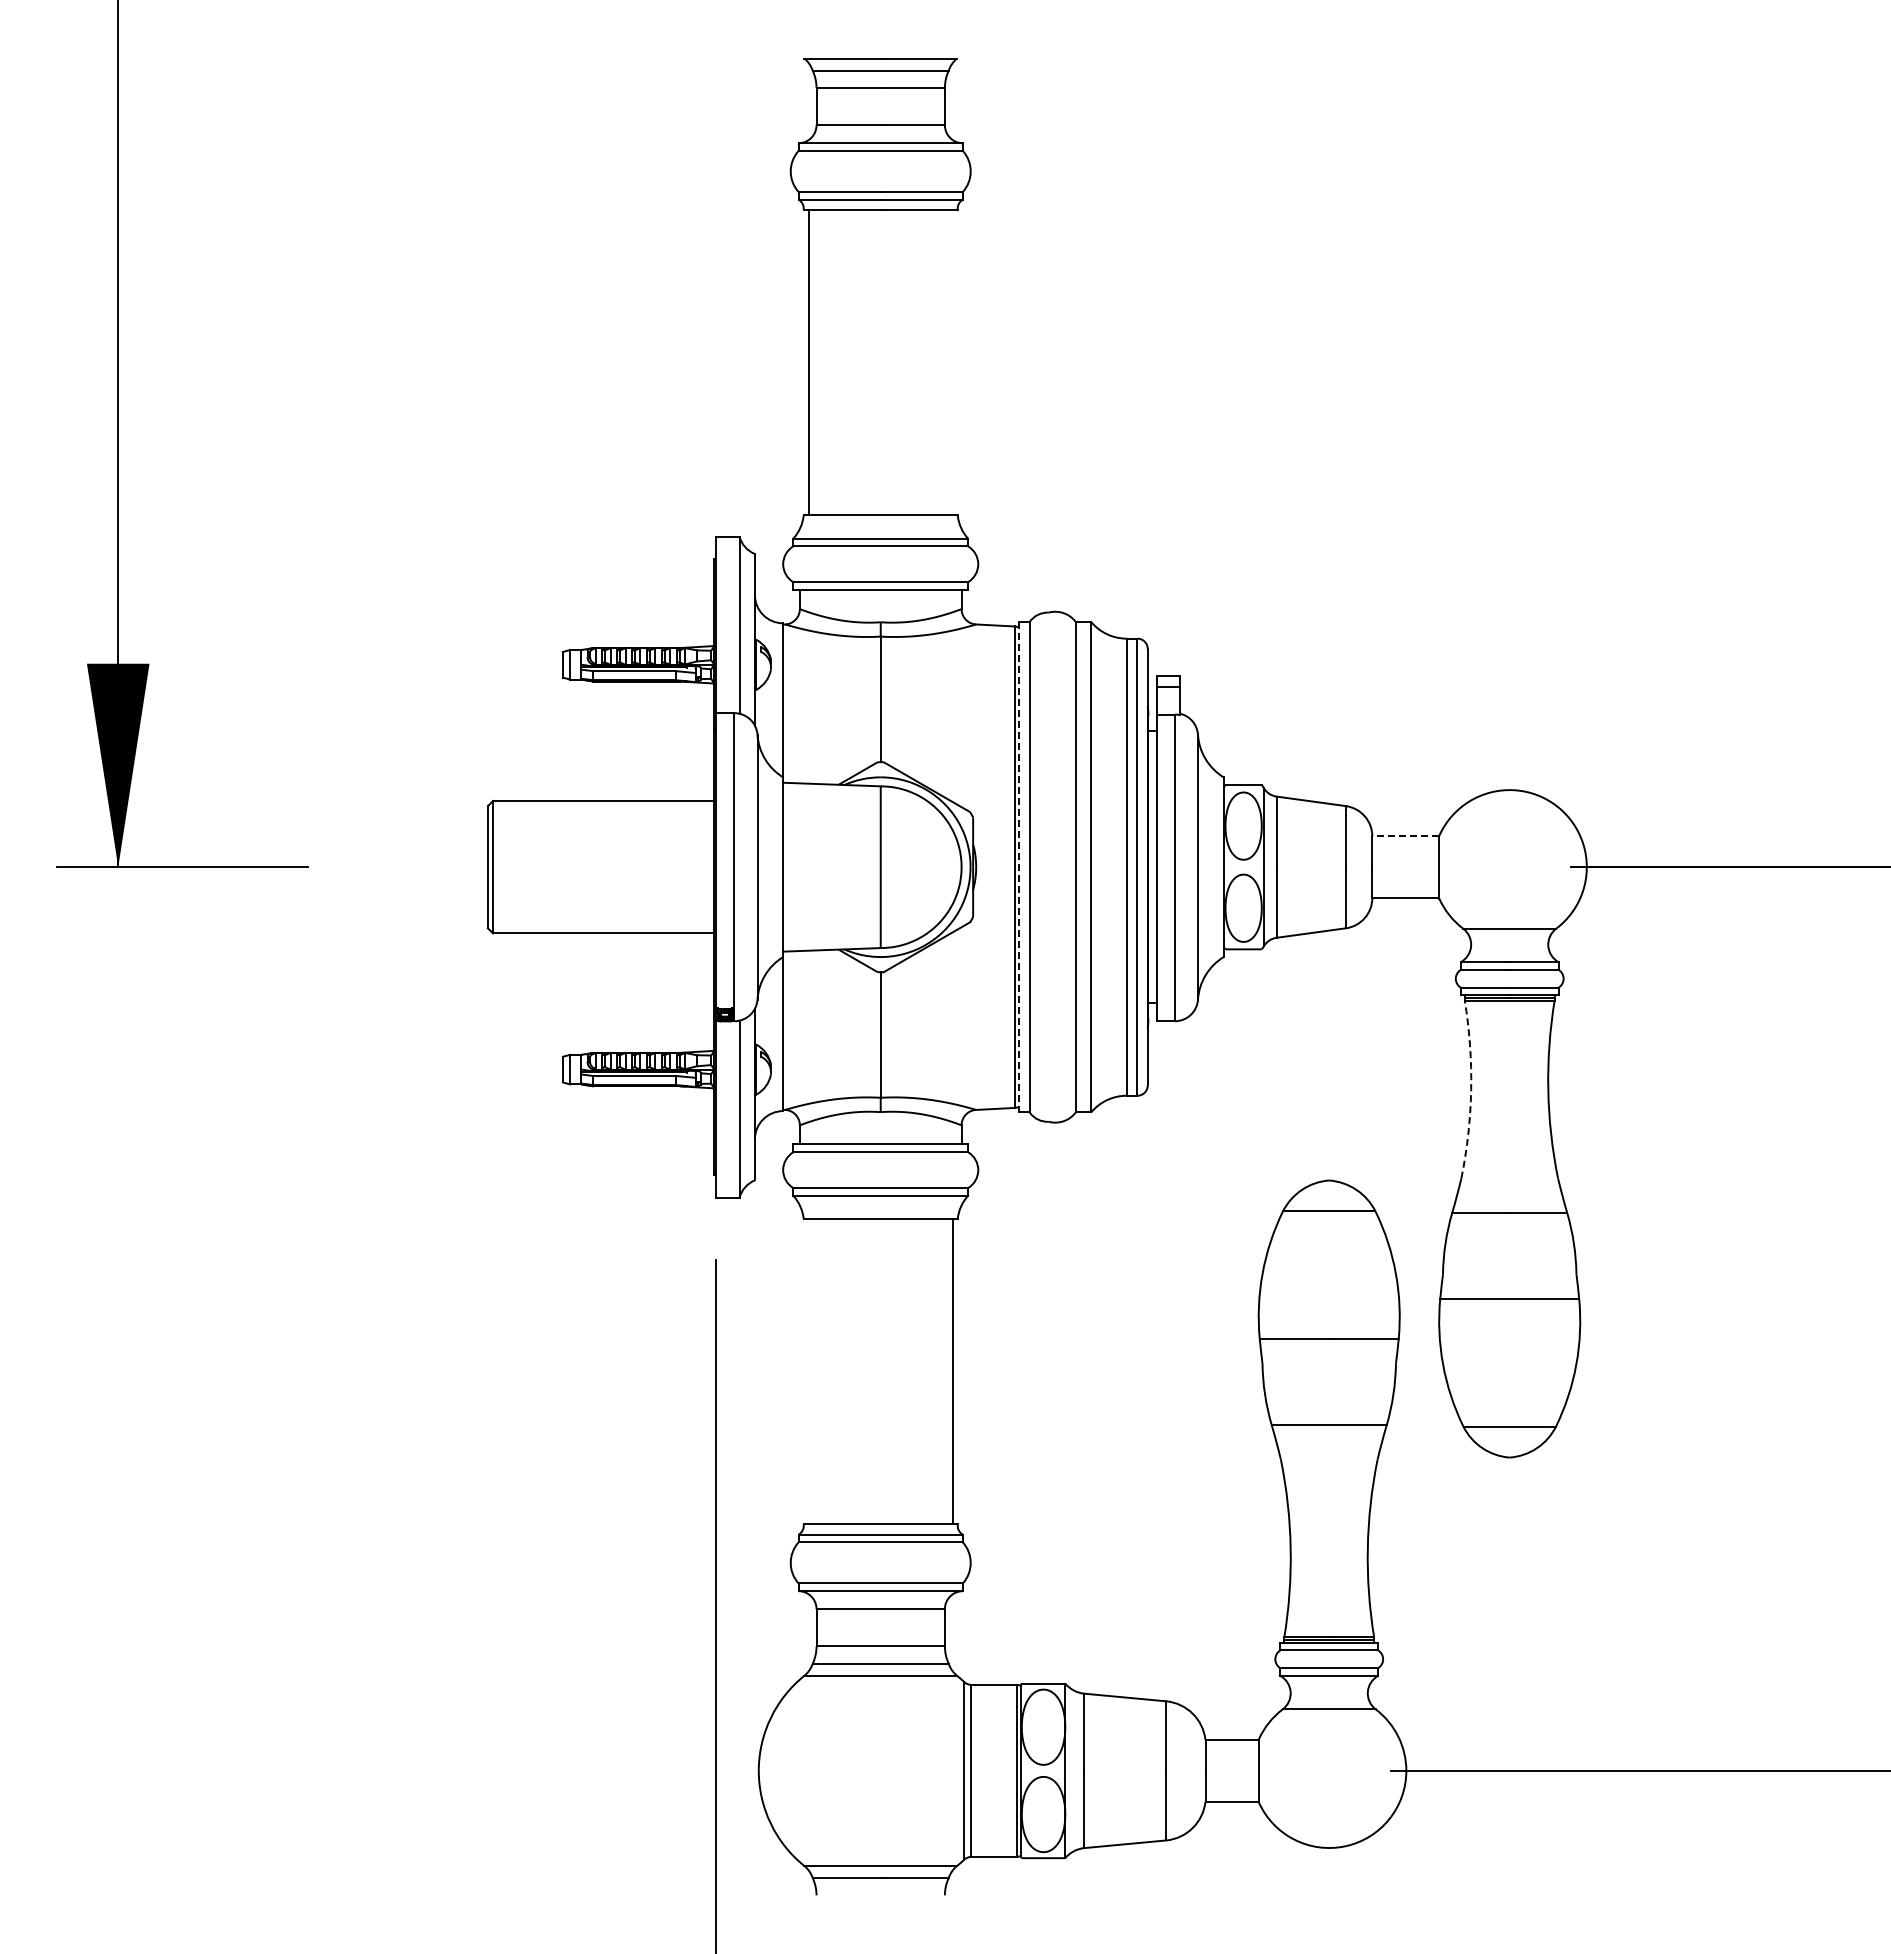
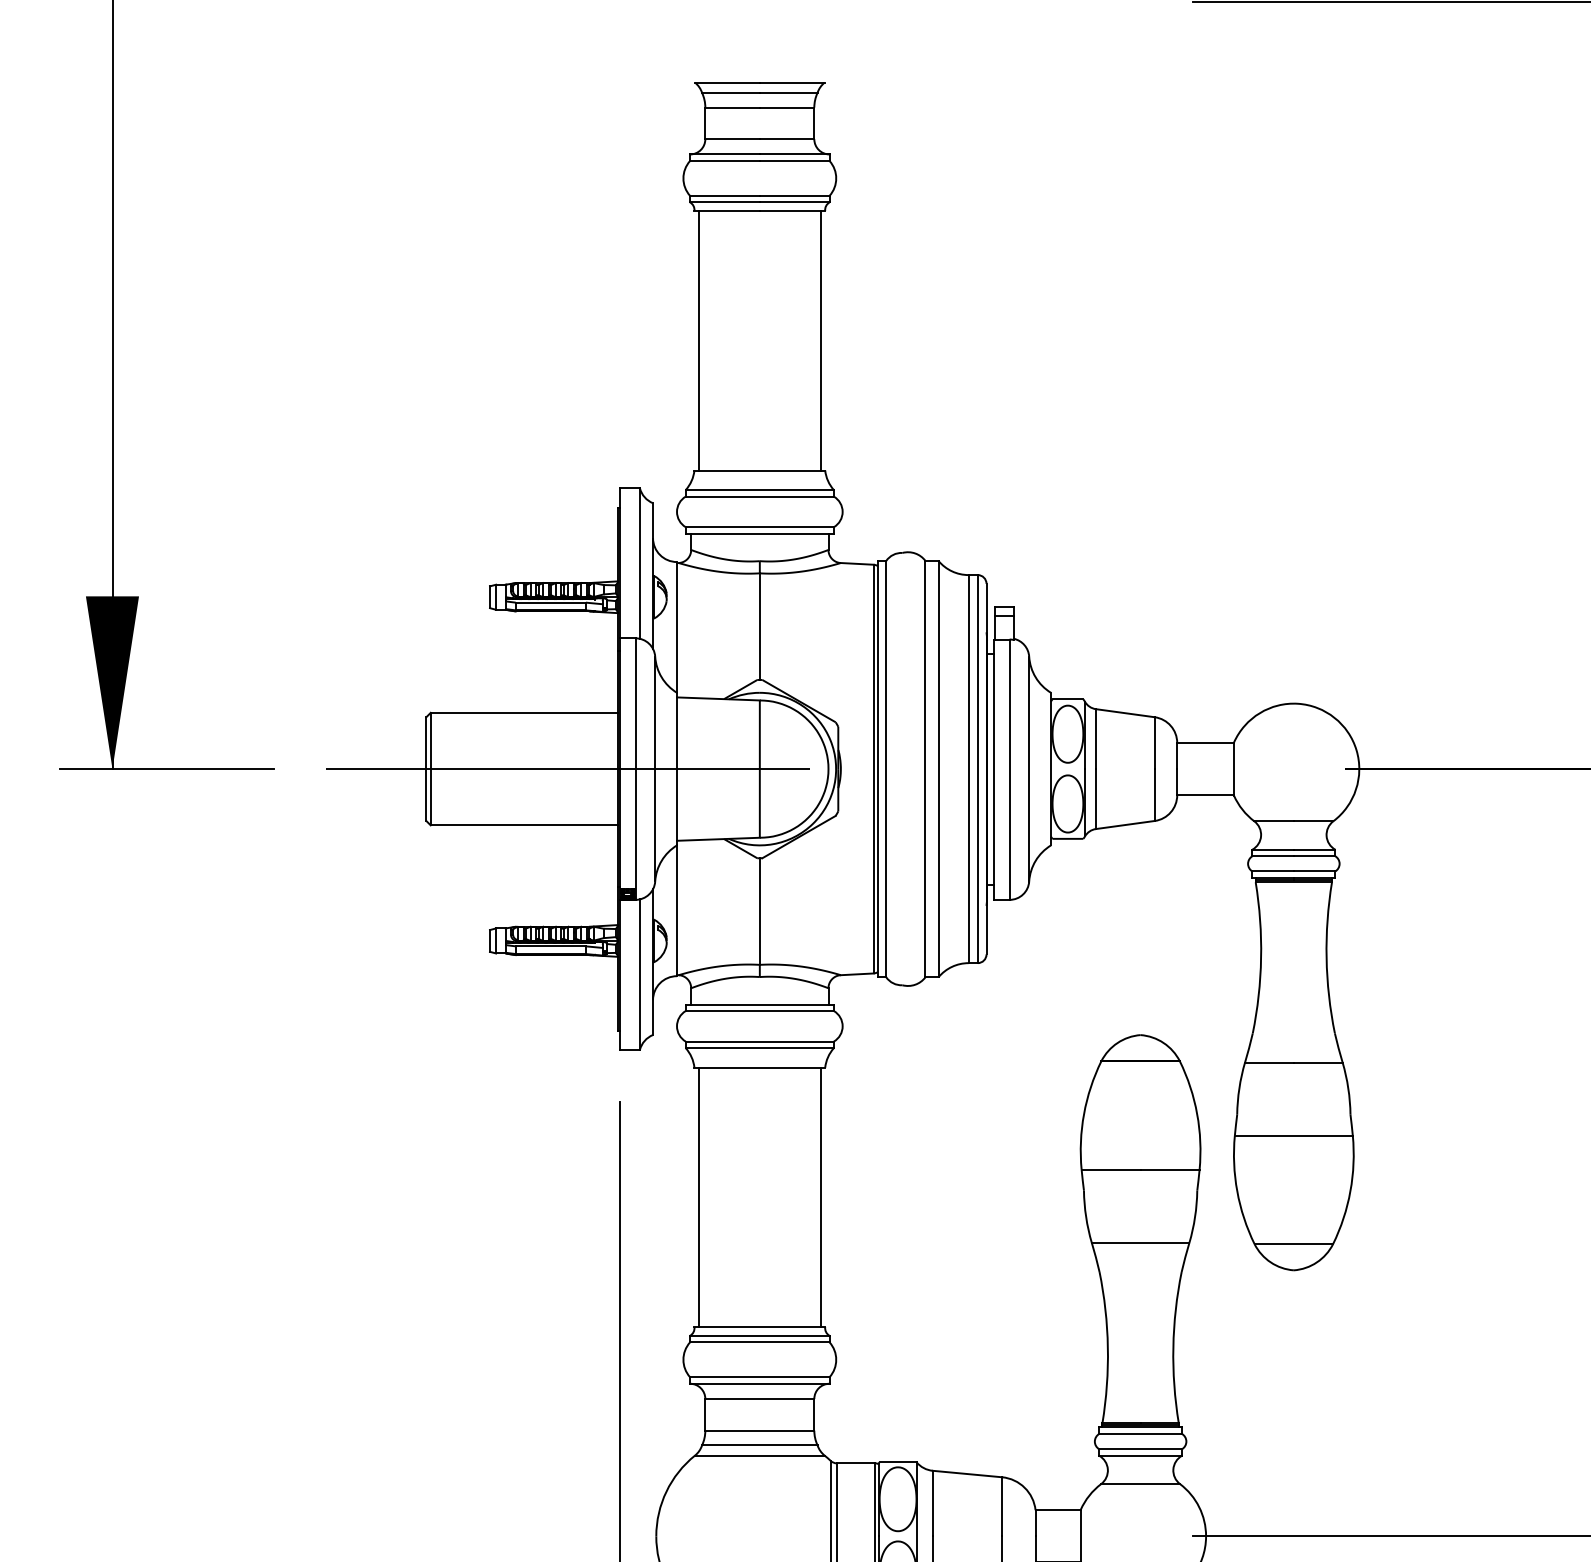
line: (952, 362) -> (820, 340), added
line: (1405, 836) -> (1205, 743), dashed -> solid
line: (654, 867) -> (567, 769), added
line: (1019, 867) -> (877, 769), dashed -> solid
arc: (1471, 1089) -> (1261, 957), dashed -> solid
line: (808, 1371) -> (698, 1197), added

